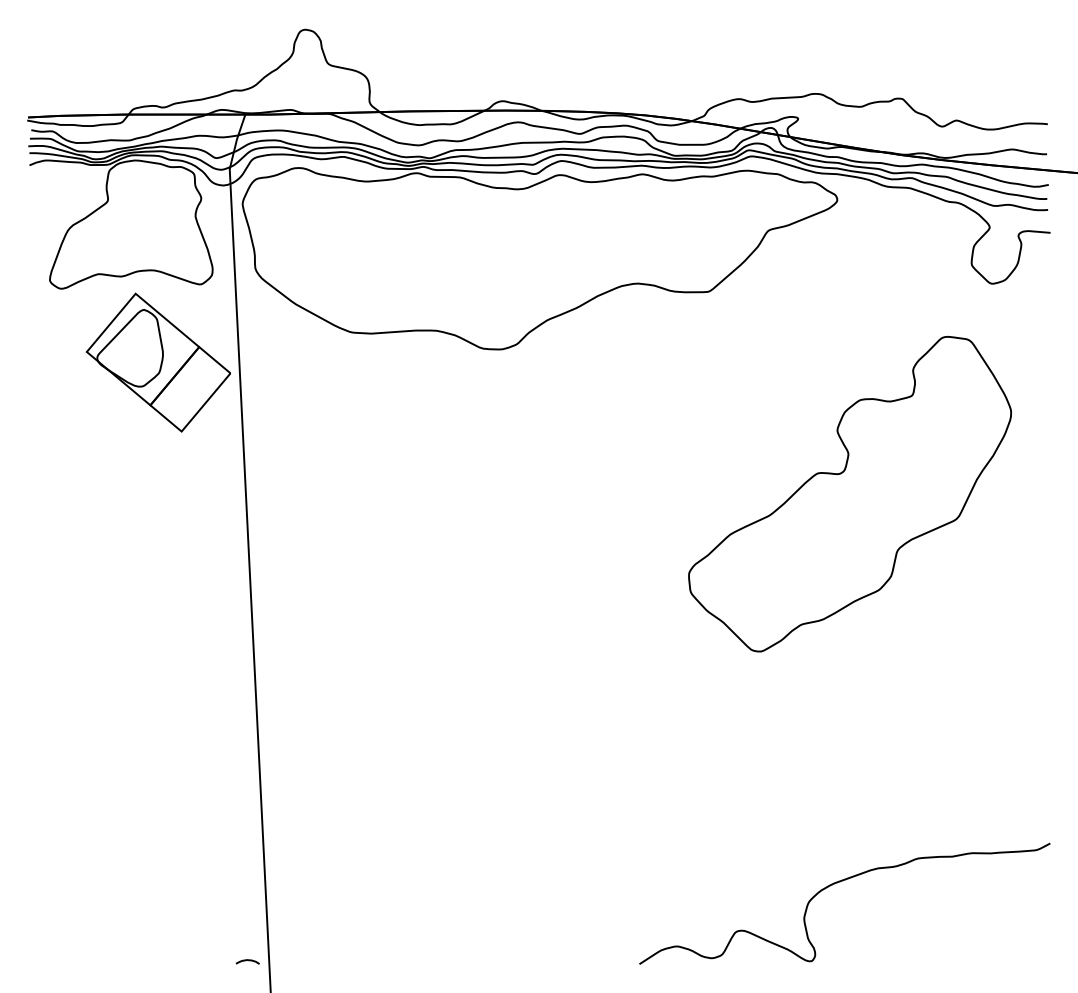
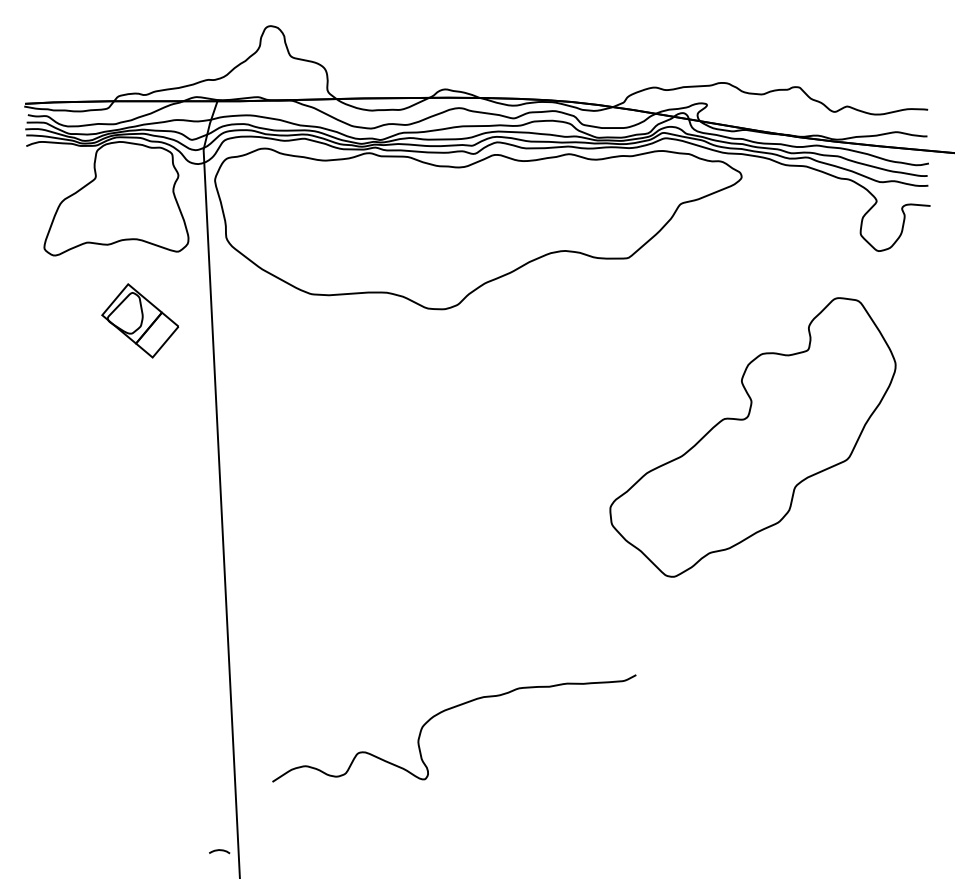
part: (157, 362) -> (139, 320), size x0.6
curve: (837, 883) -> (447, 710), moved

